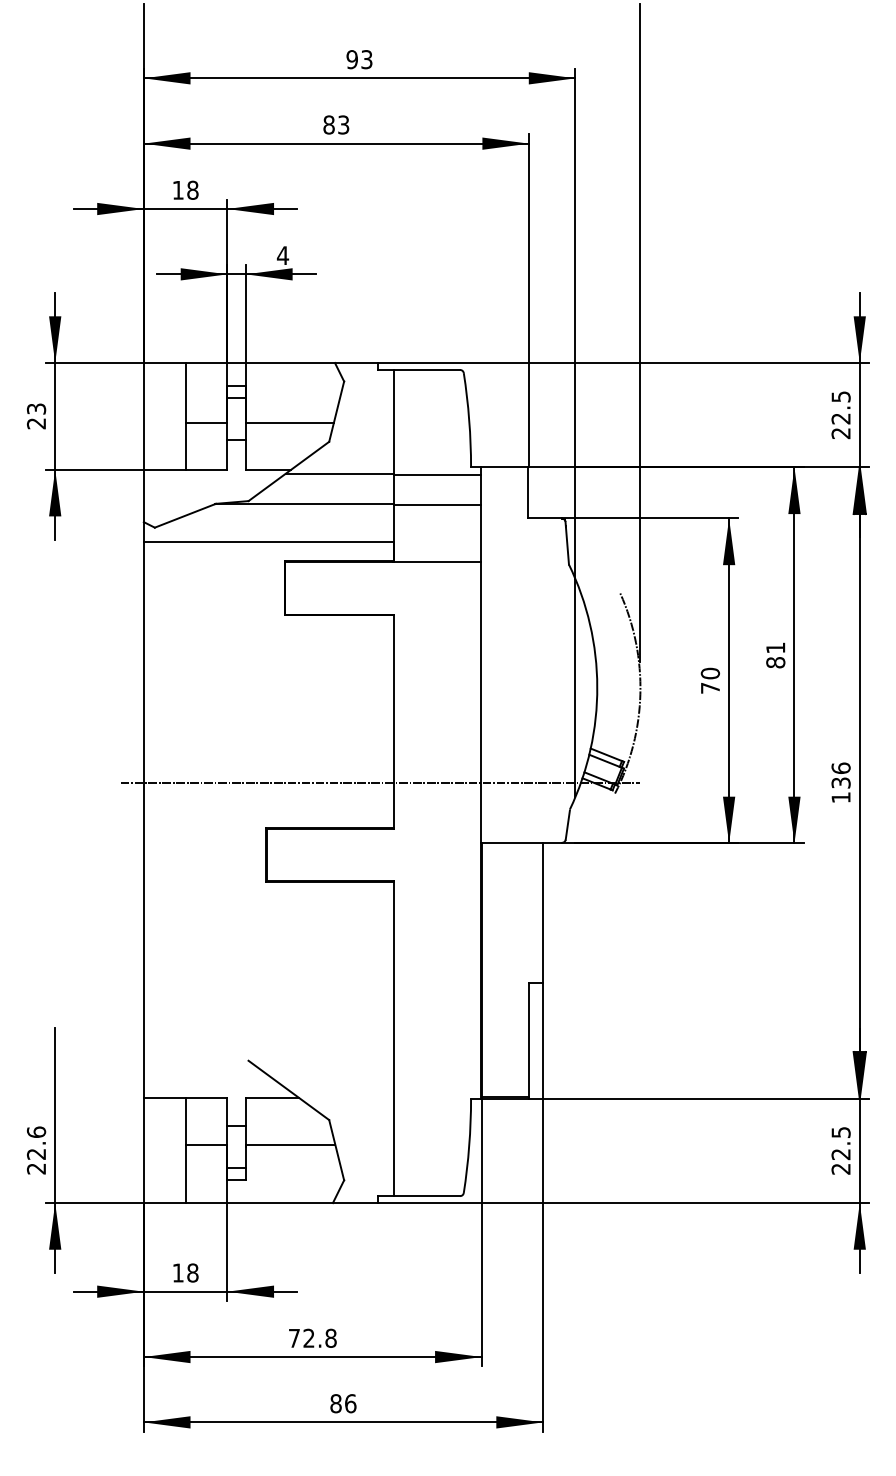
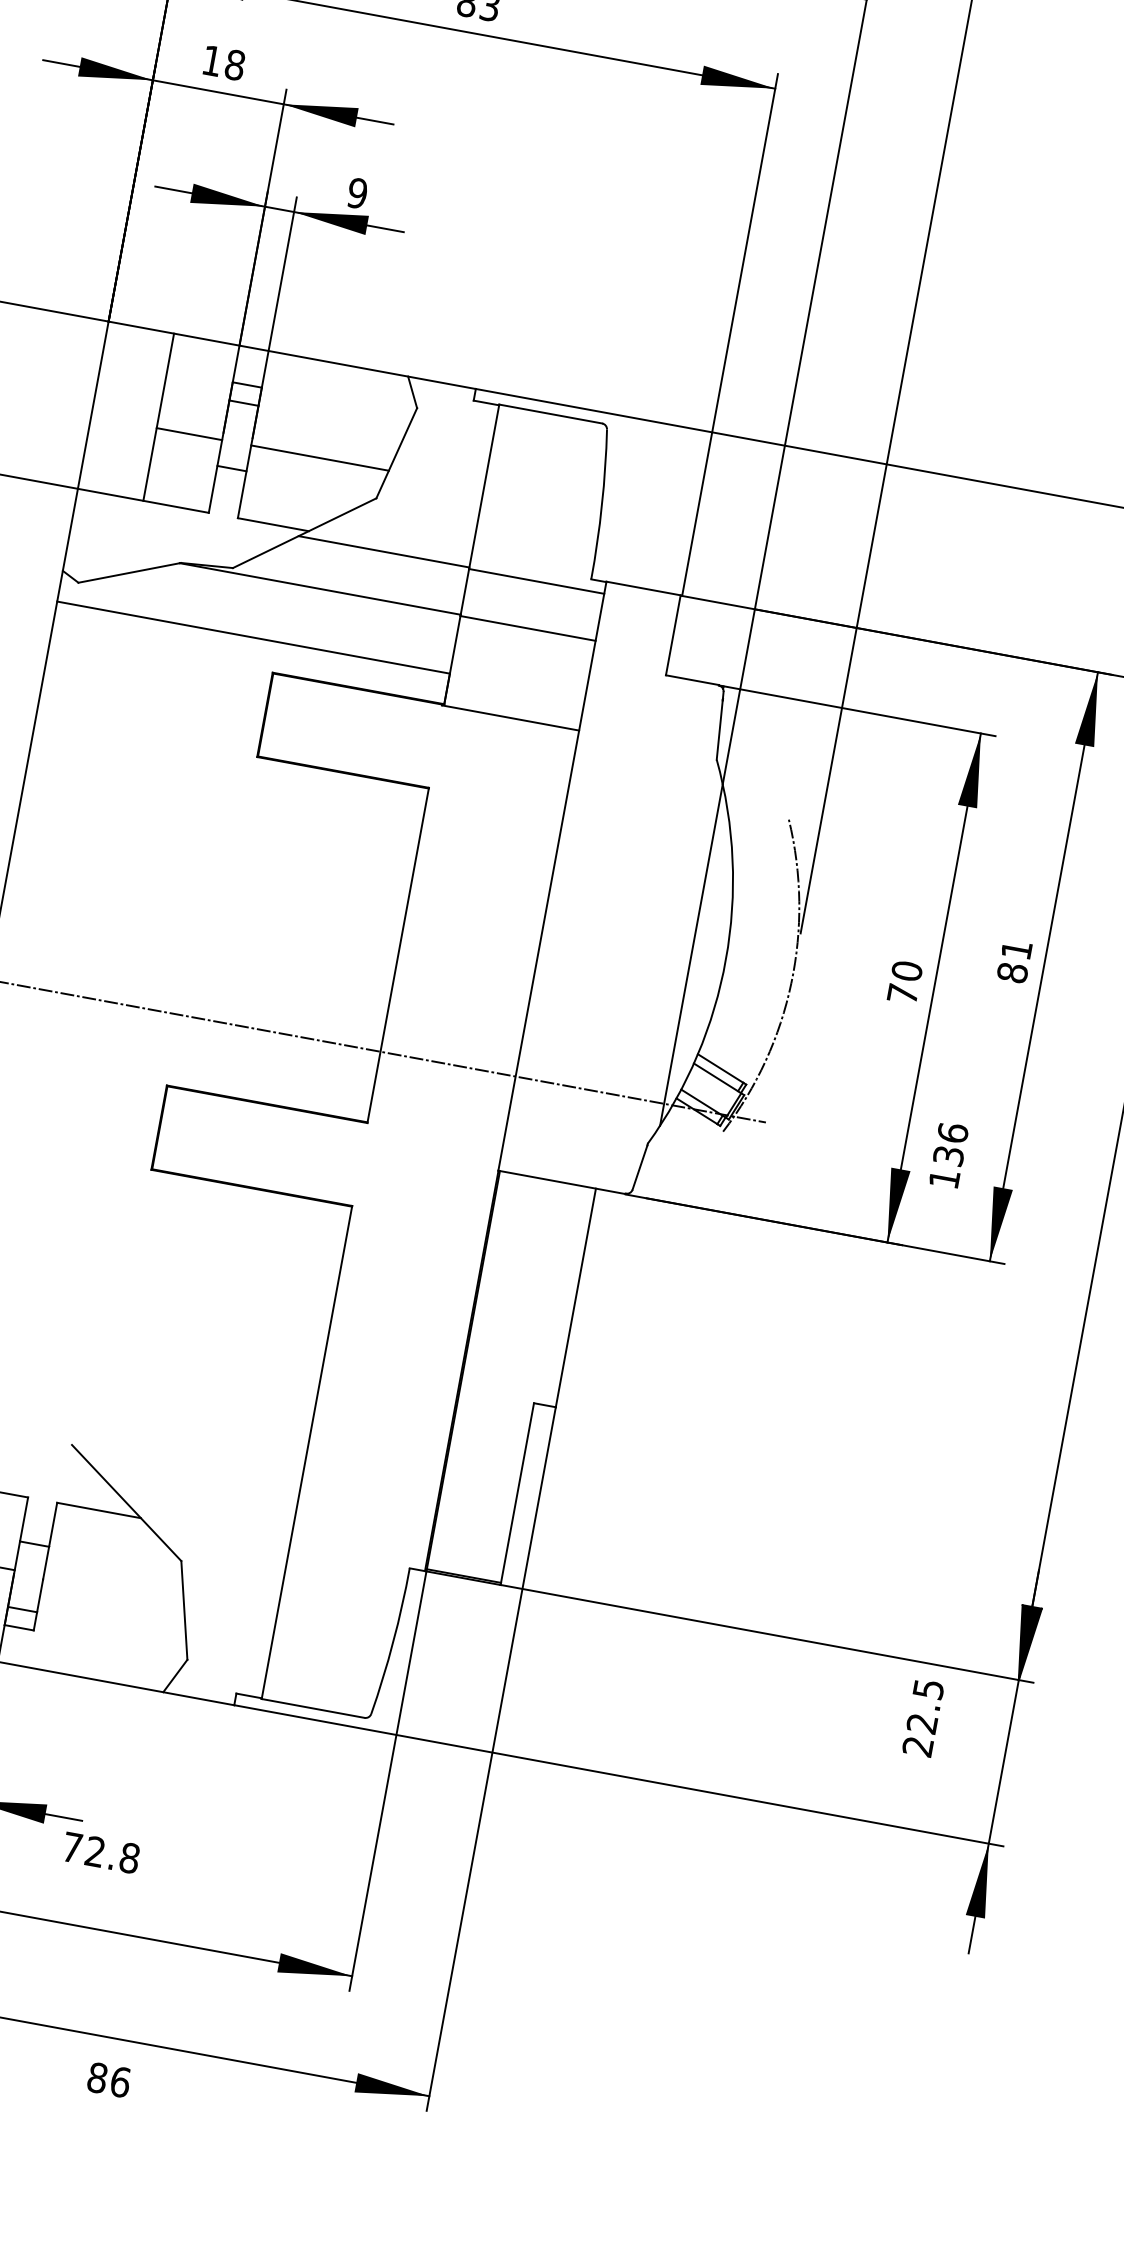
text: (282, 255) -> (356, 193), 4 -> 9
text: (840, 782) -> (947, 1155), moved
line: (290, 1144) -> (113, 1588), removed
text: (840, 1150) -> (922, 1717), moved
text: (312, 1337) -> (100, 1851), moved
text: (343, 1403) -> (109, 2079), moved

